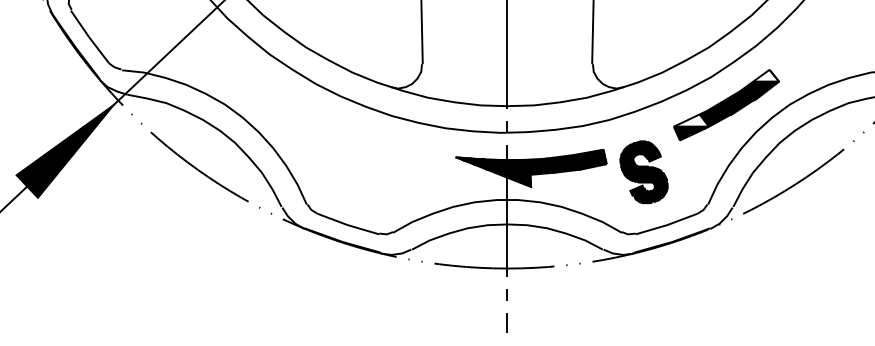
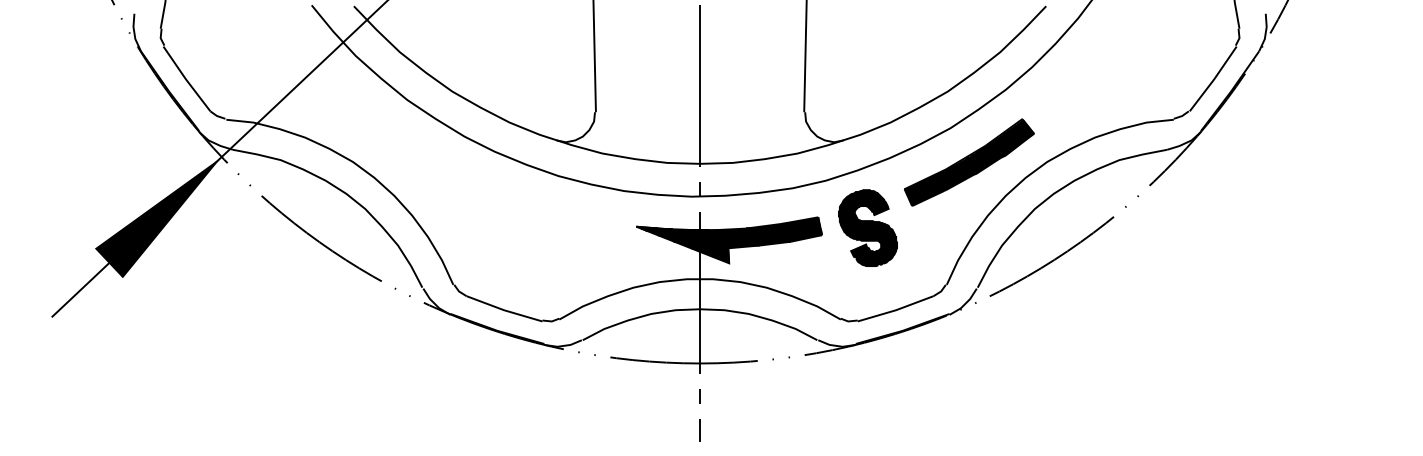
fill: (766, 75) -> (1018, 126), added
fill: (690, 120) -> (925, 181), added
part: (643, 171) -> (867, 227), moved

